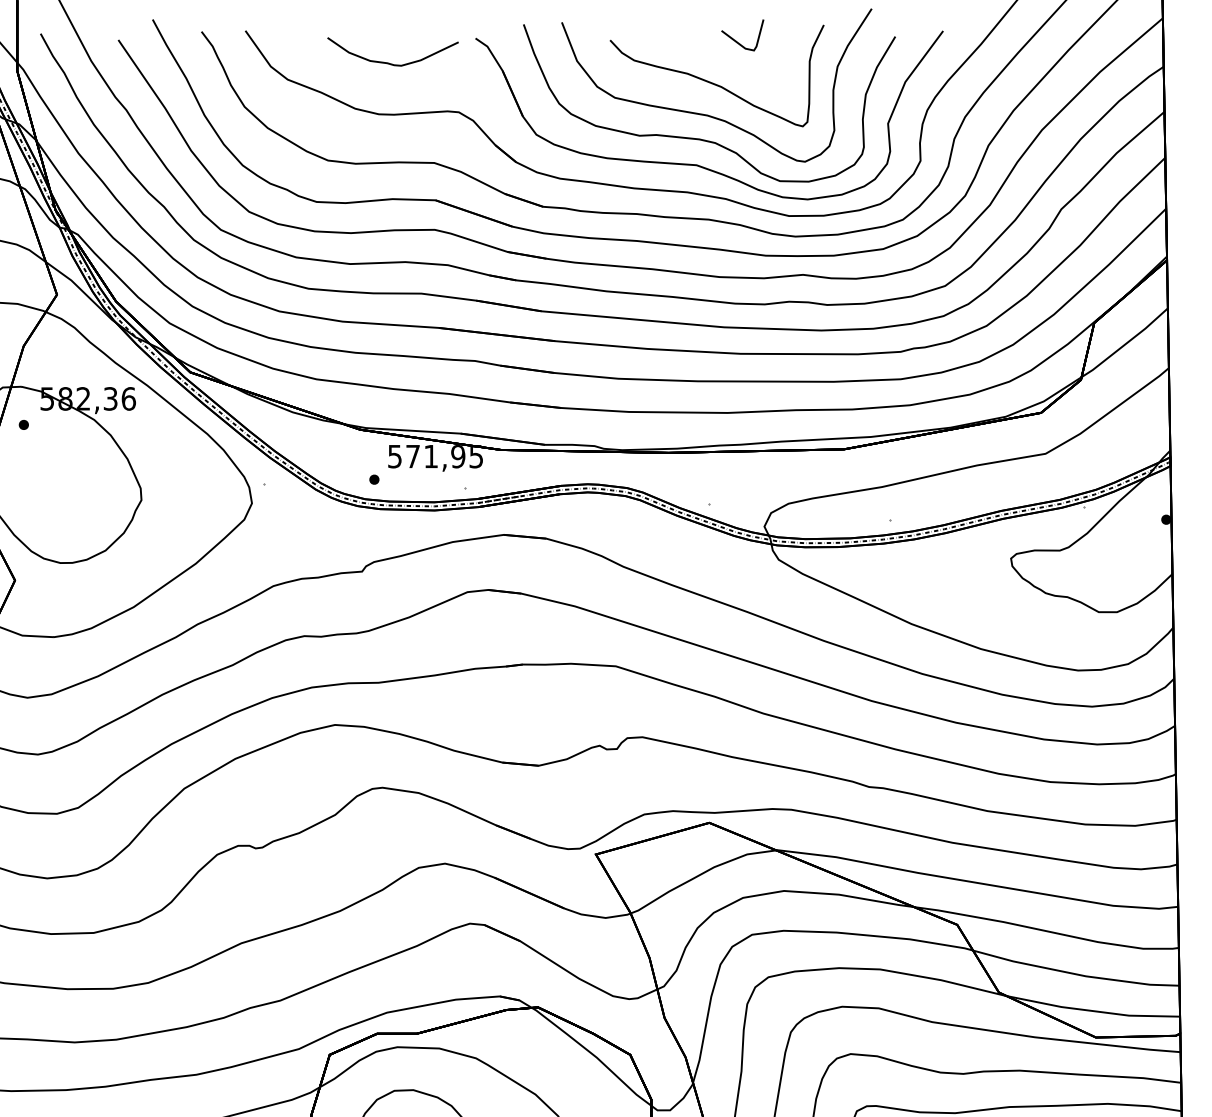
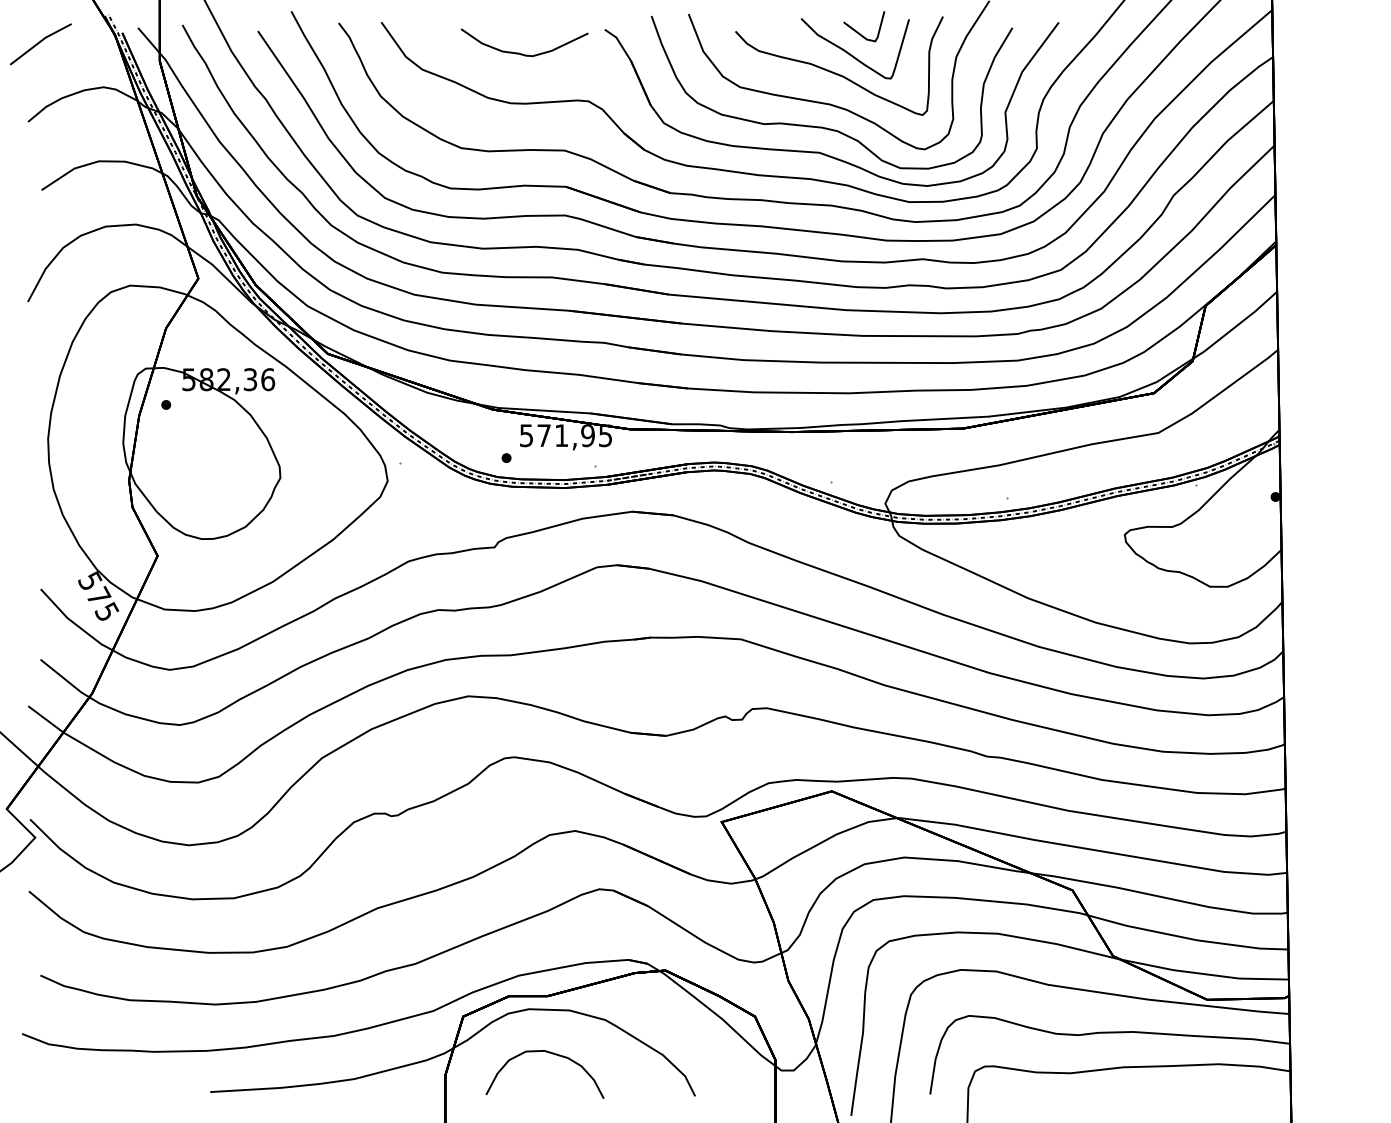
curve: (728, 63) -> (850, 53), added

